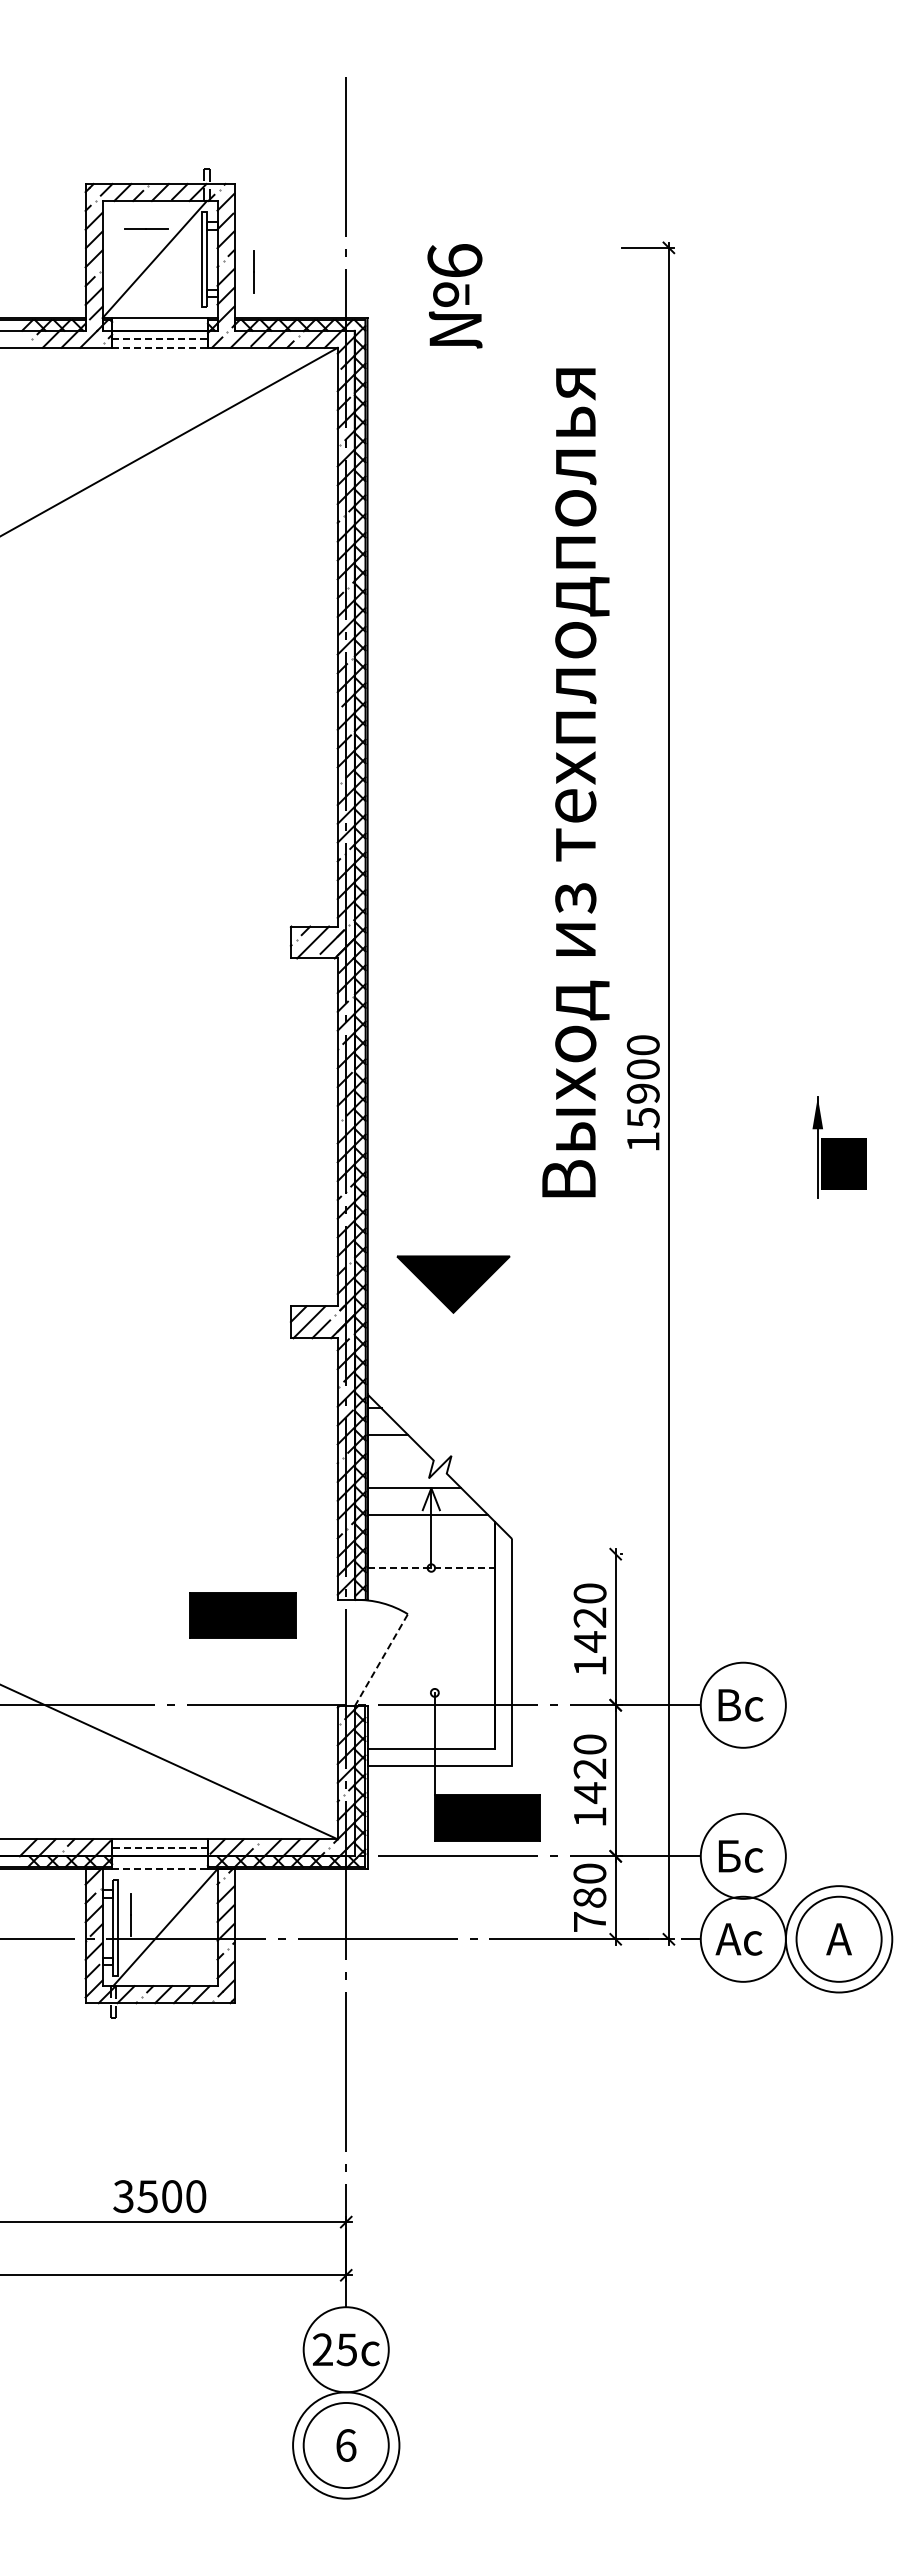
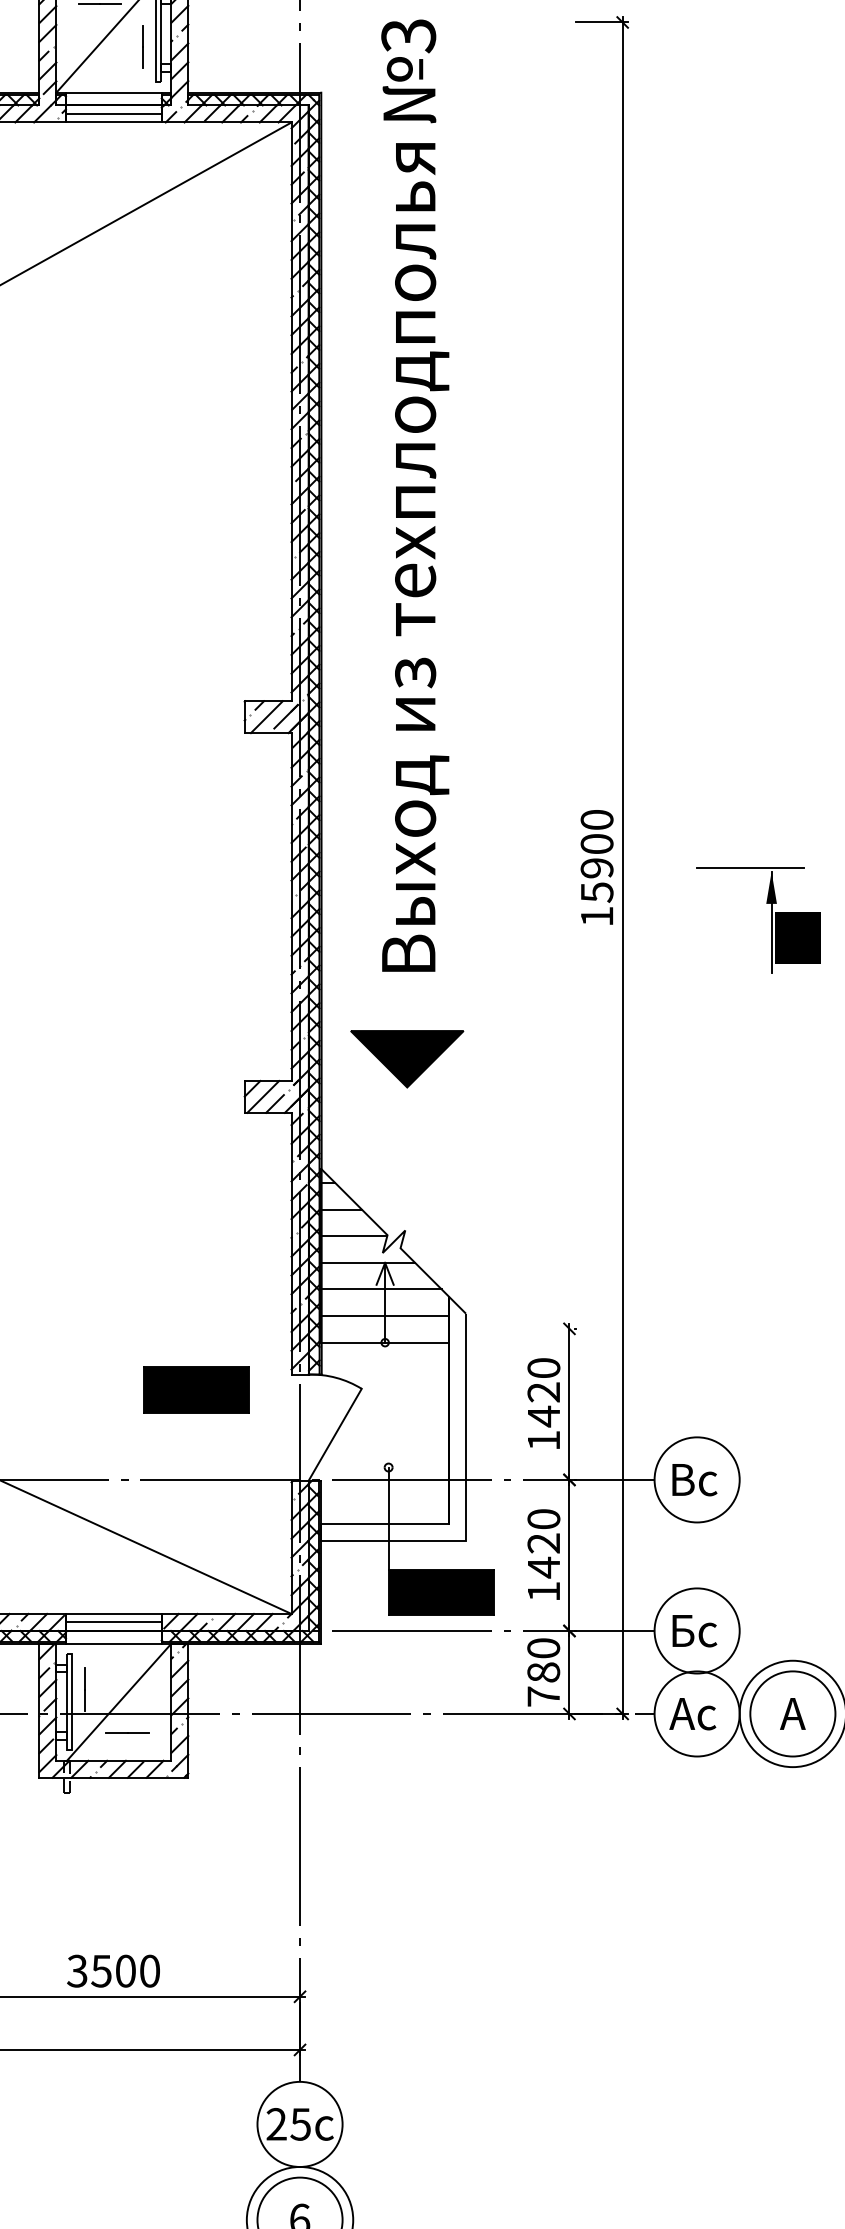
text: (454, 261) -> (408, 36), 6 -> 3
line: (253, 271) -> (142, 46), moved
line: (160, 339) -> (114, 114), dashed -> solid
line: (160, 347) -> (114, 122), dashed -> solid
text: (575, 782) -> (415, 557), moved
line: (796, 1093) -> (750, 868), added
line: (400, 1461) -> (354, 1236), added
line: (431, 1541) -> (385, 1316), added
line: (431, 1568) -> (385, 1343), dashed -> solid
line: (381, 1659) -> (335, 1434), dashed -> solid
line: (160, 1847) -> (114, 1622), dashed -> solid
line: (160, 1869) -> (114, 1644), dashed -> solid
line: (173, 1957) -> (127, 1732), added

